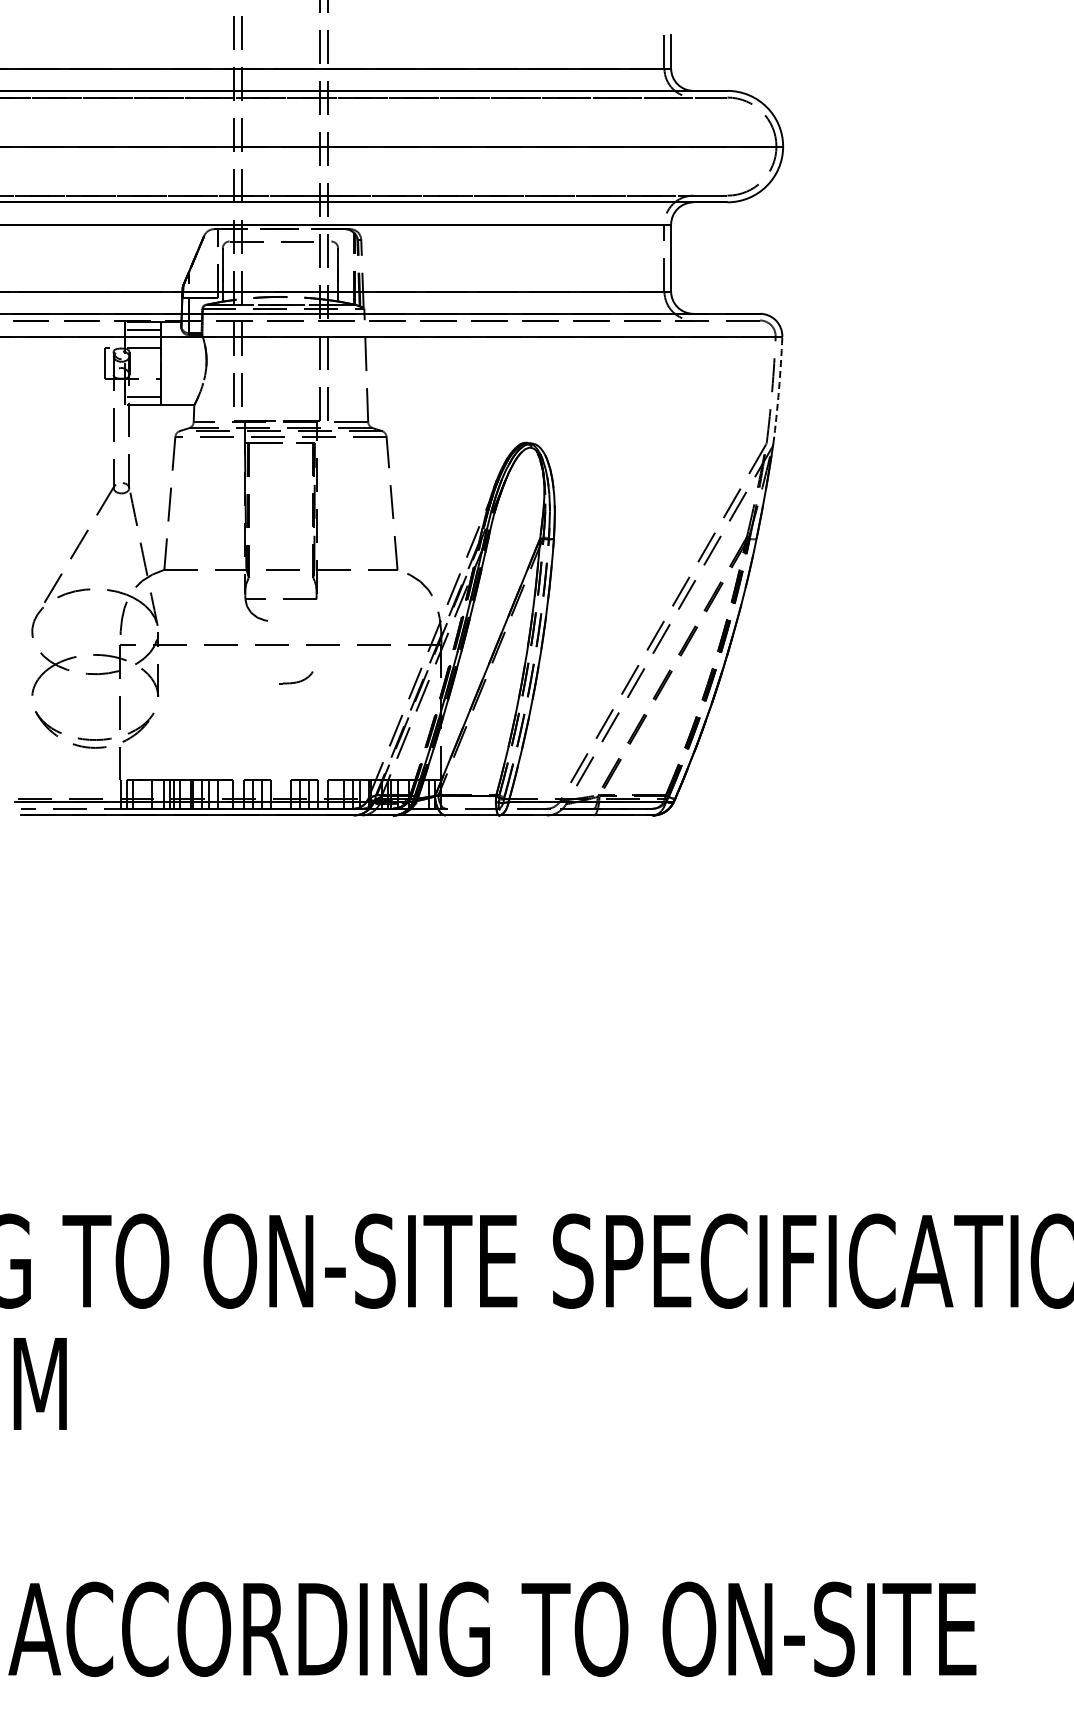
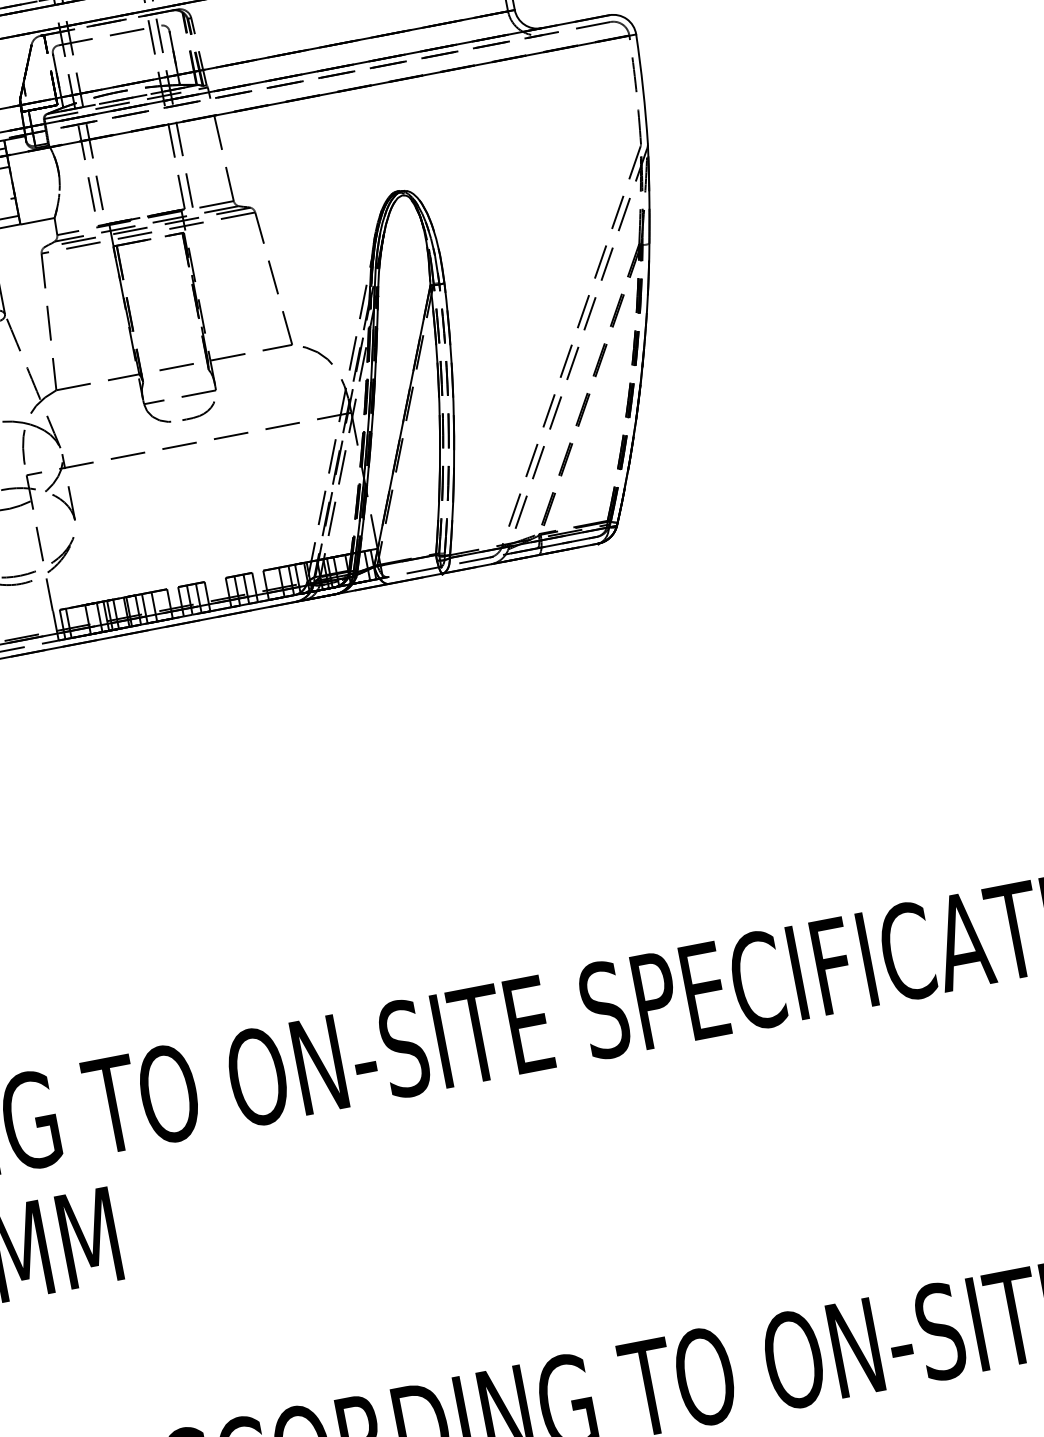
arc: (778, 390) -> (642, 89), dashed -> solid
part: (296, 677) -> (198, 410), moved

